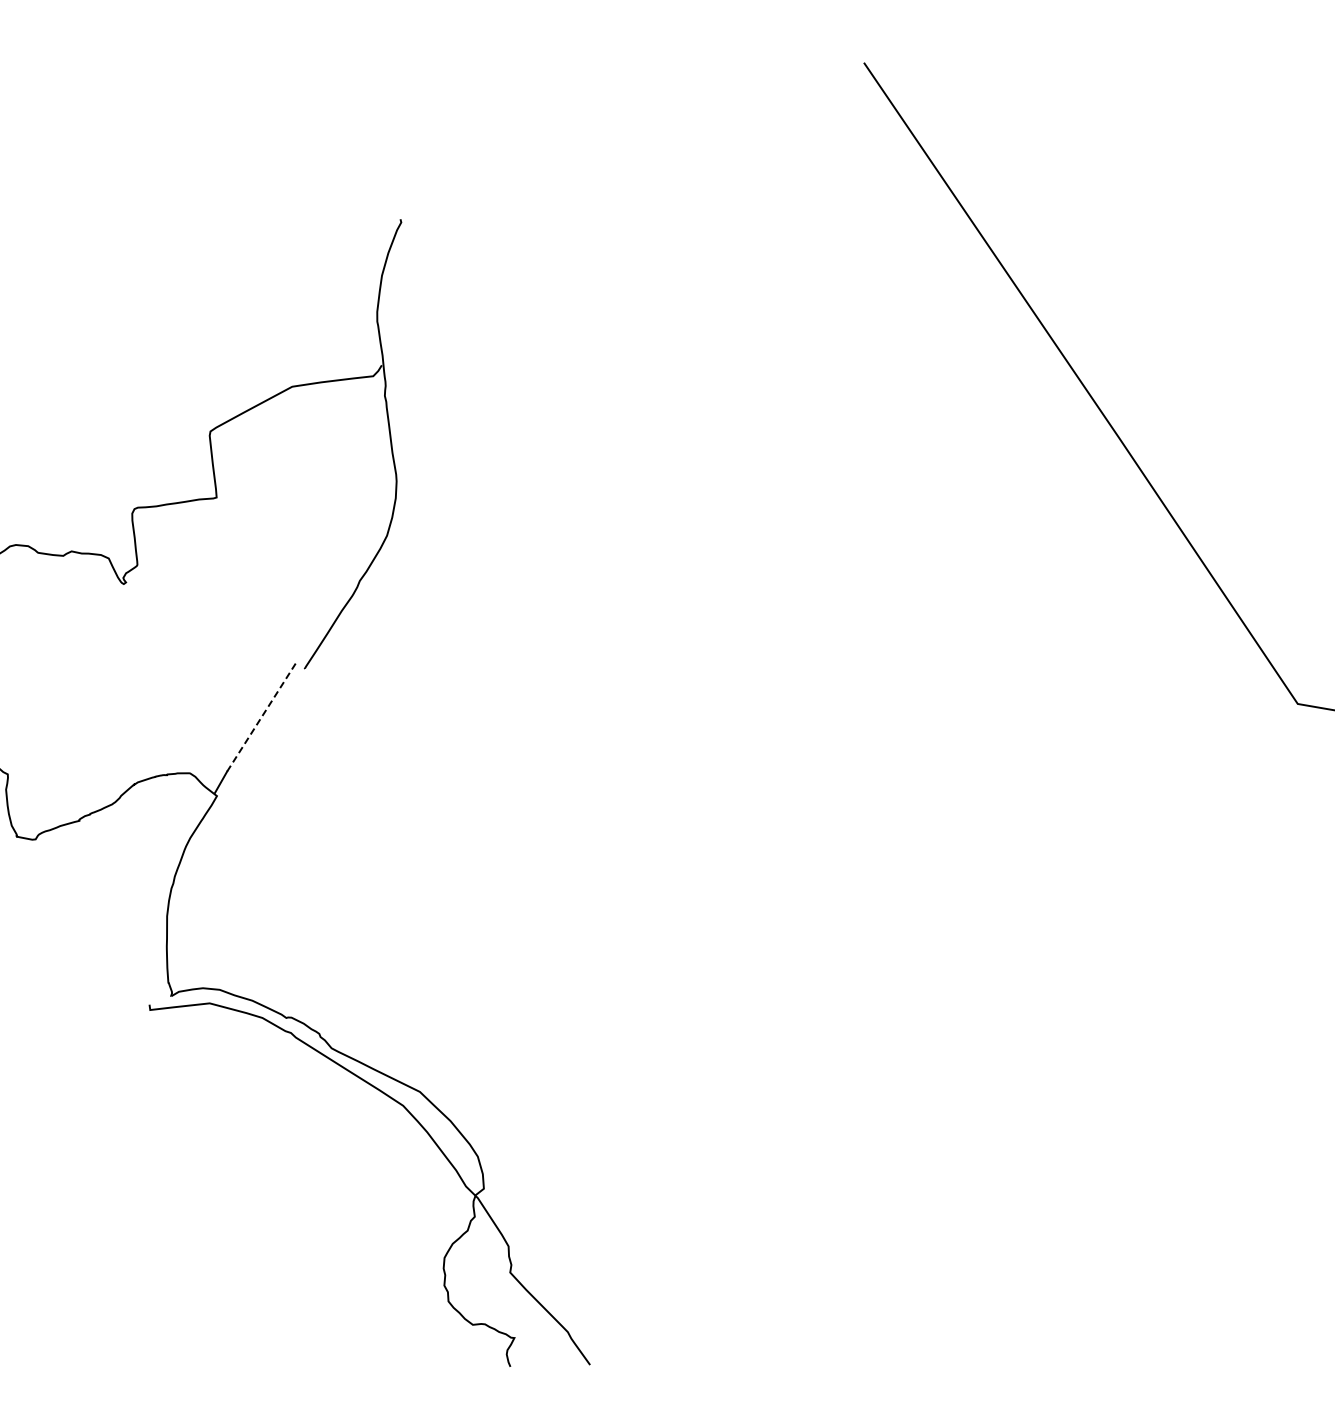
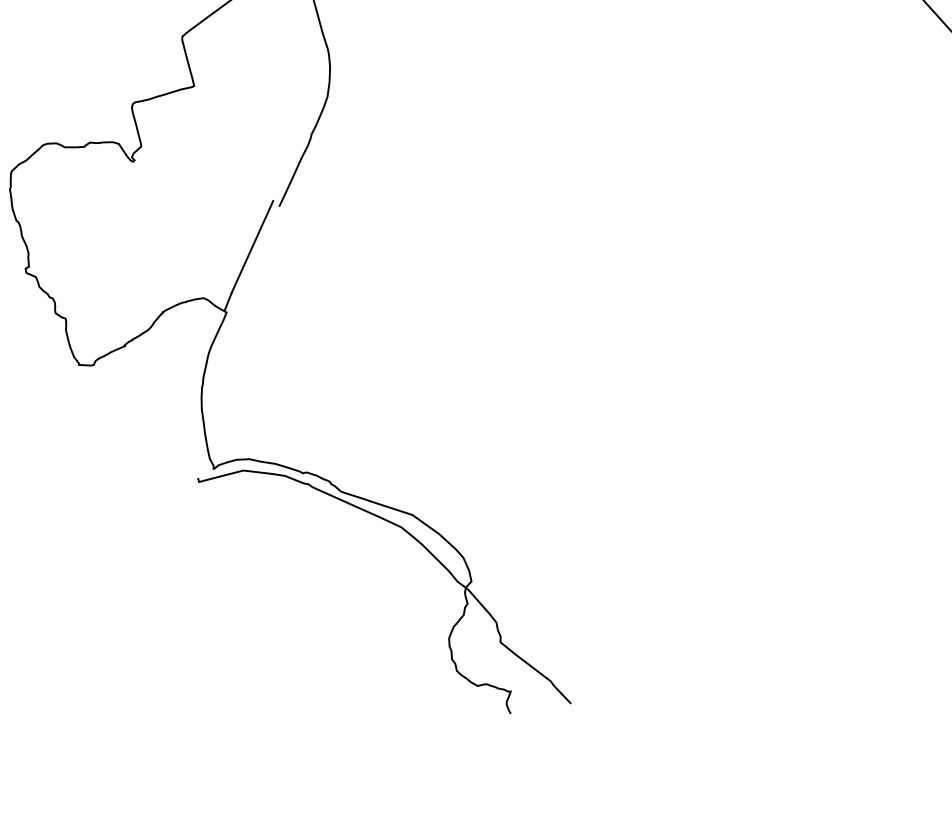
line: (262, 716) -> (252, 247), dashed -> solid

